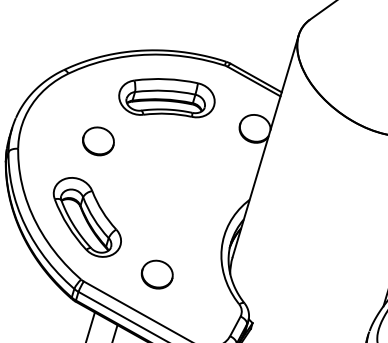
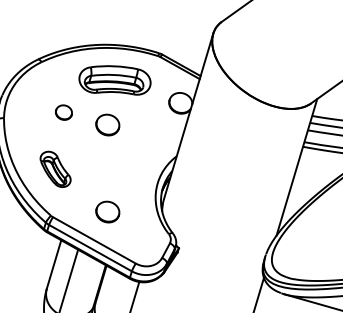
part: (97, 141) -> (63, 112), size x0.7
part: (156, 157) -> (107, 124), added
part: (87, 217) -> (55, 169), size x0.6

